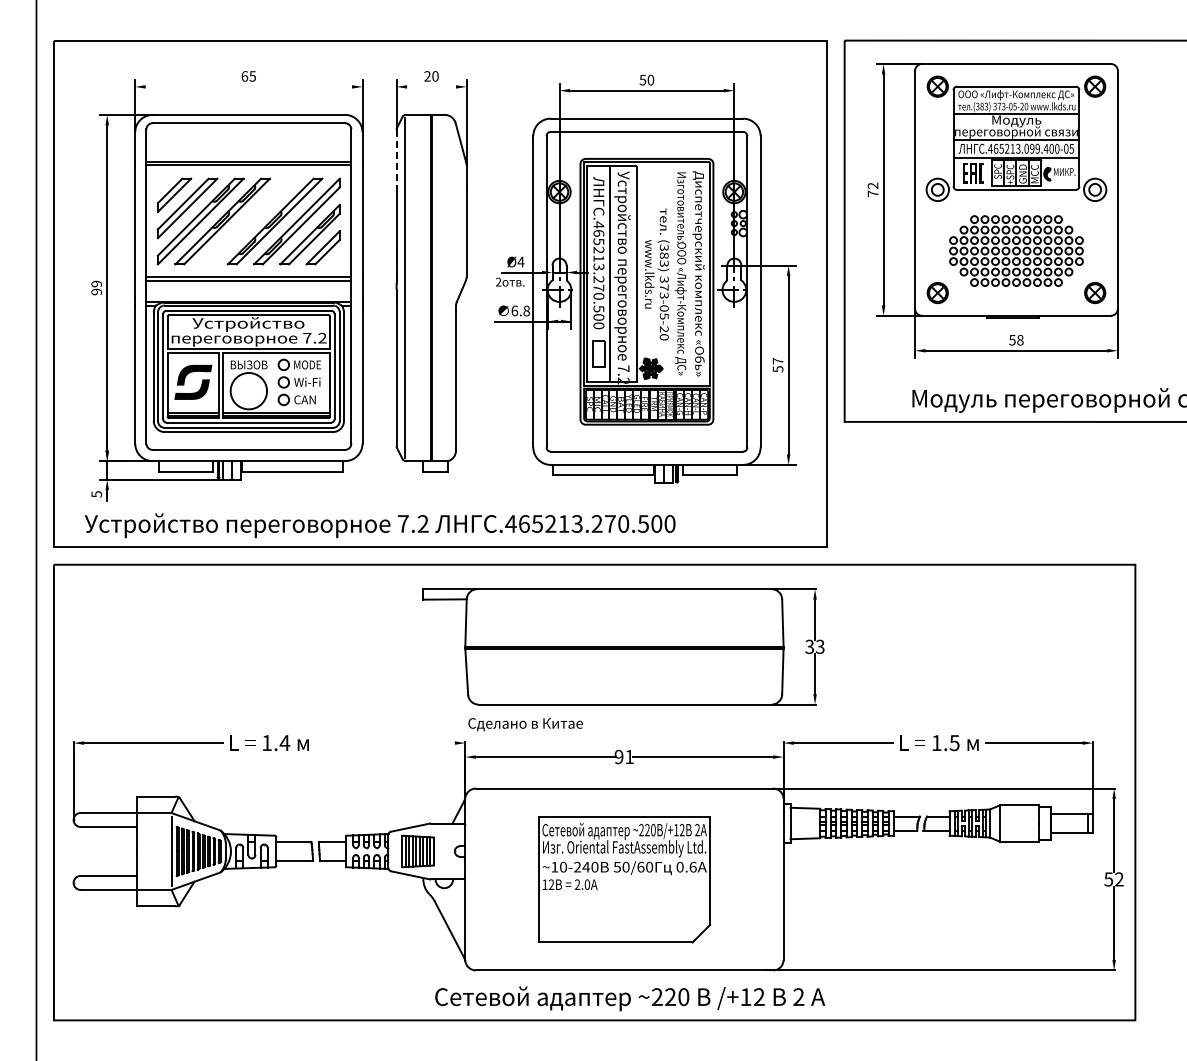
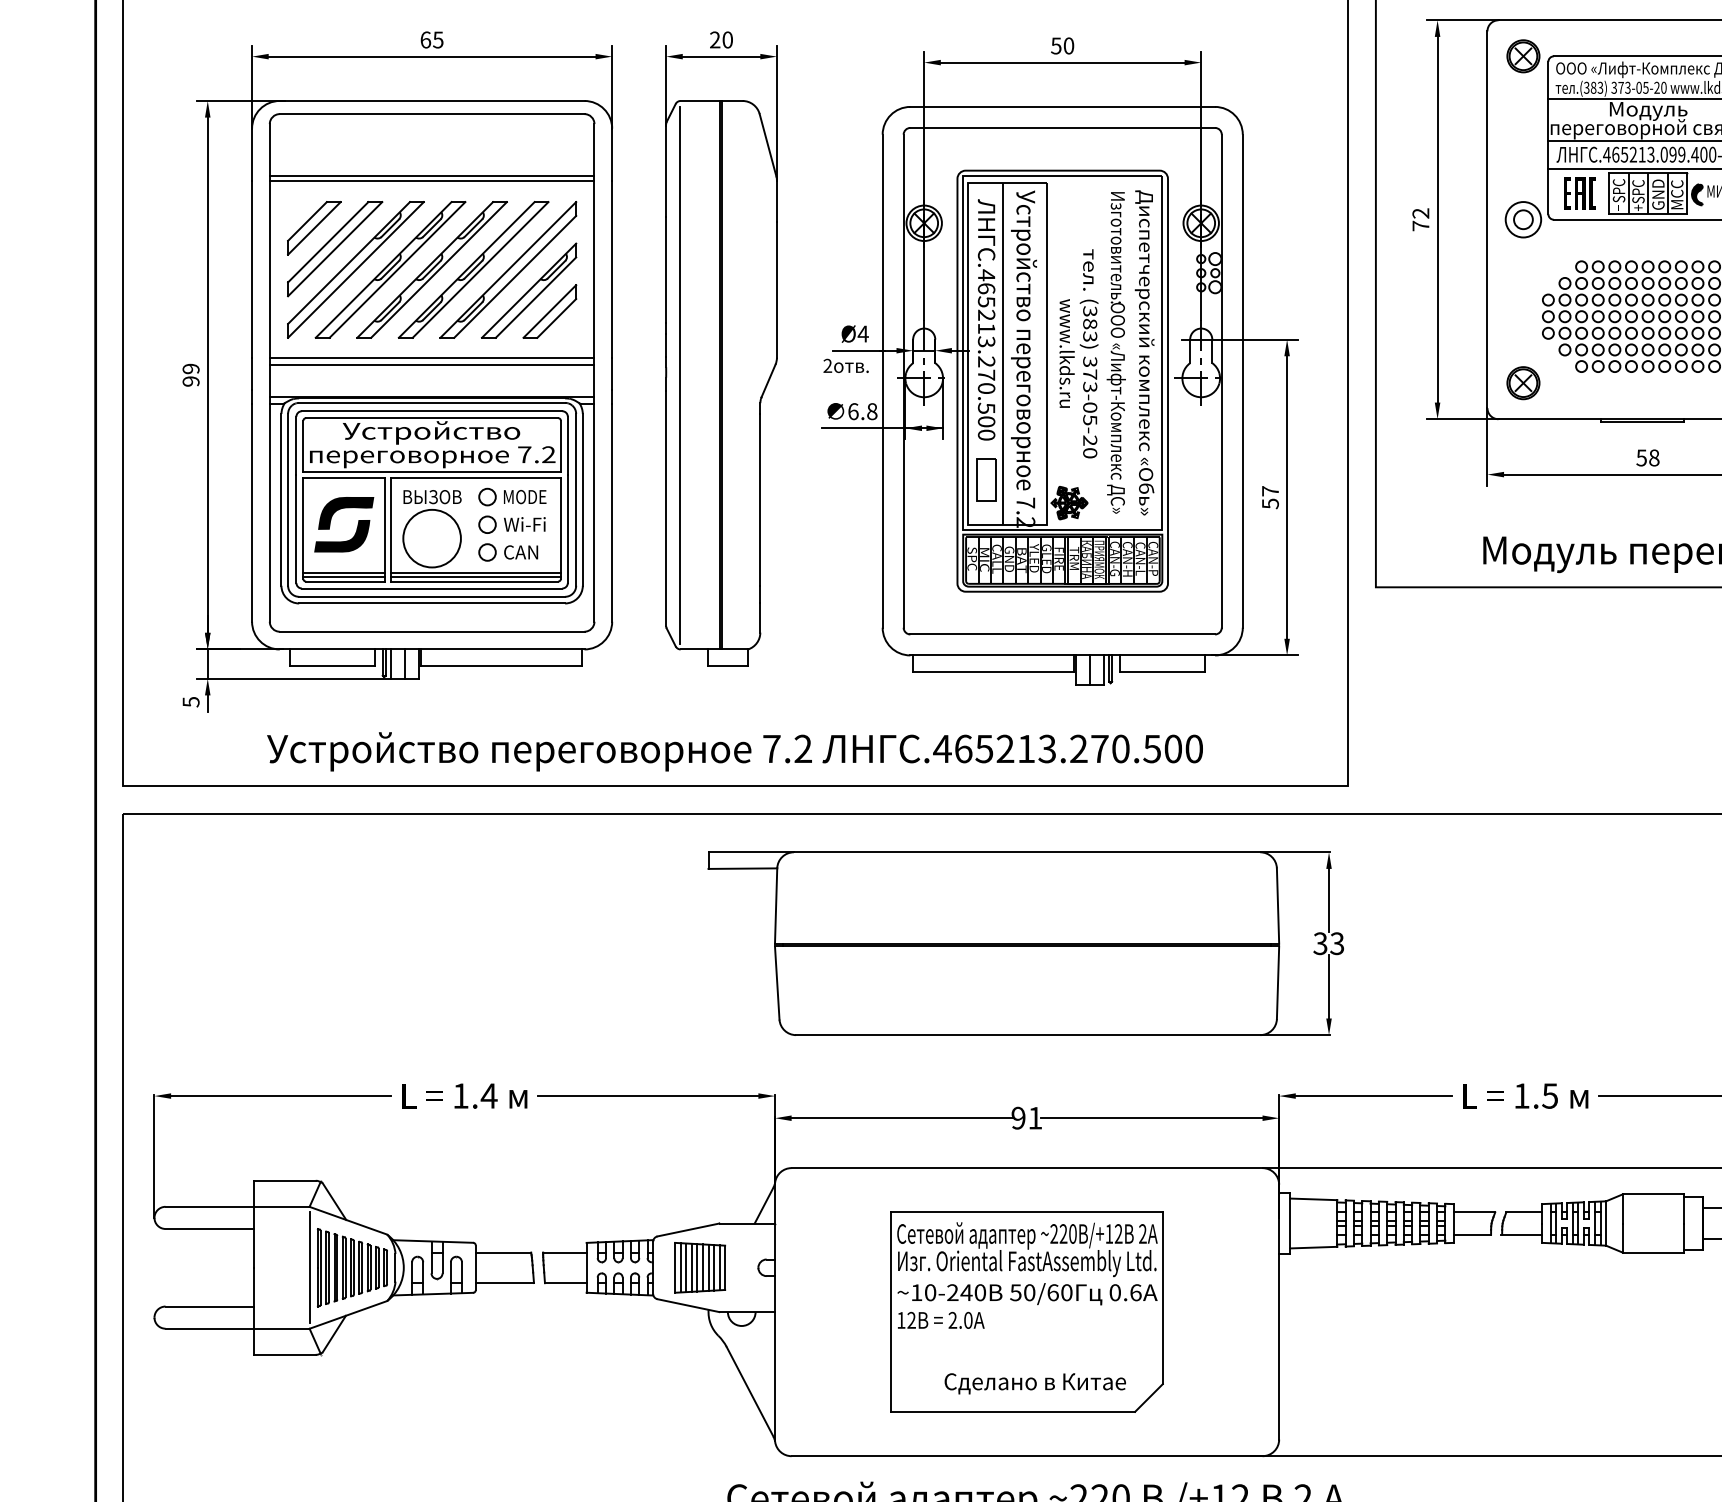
line: (248, 86) -> (431, 55), added
line: (431, 86) -> (721, 55), added
line: (396, 159) -> (665, 171), dashed -> solid
part: (248, 221) -> (431, 269), added
text: (379, 525) -> (734, 751), moved
text: (525, 724) -> (1035, 1383), moved
line: (384, 743) -> (646, 1096), added

